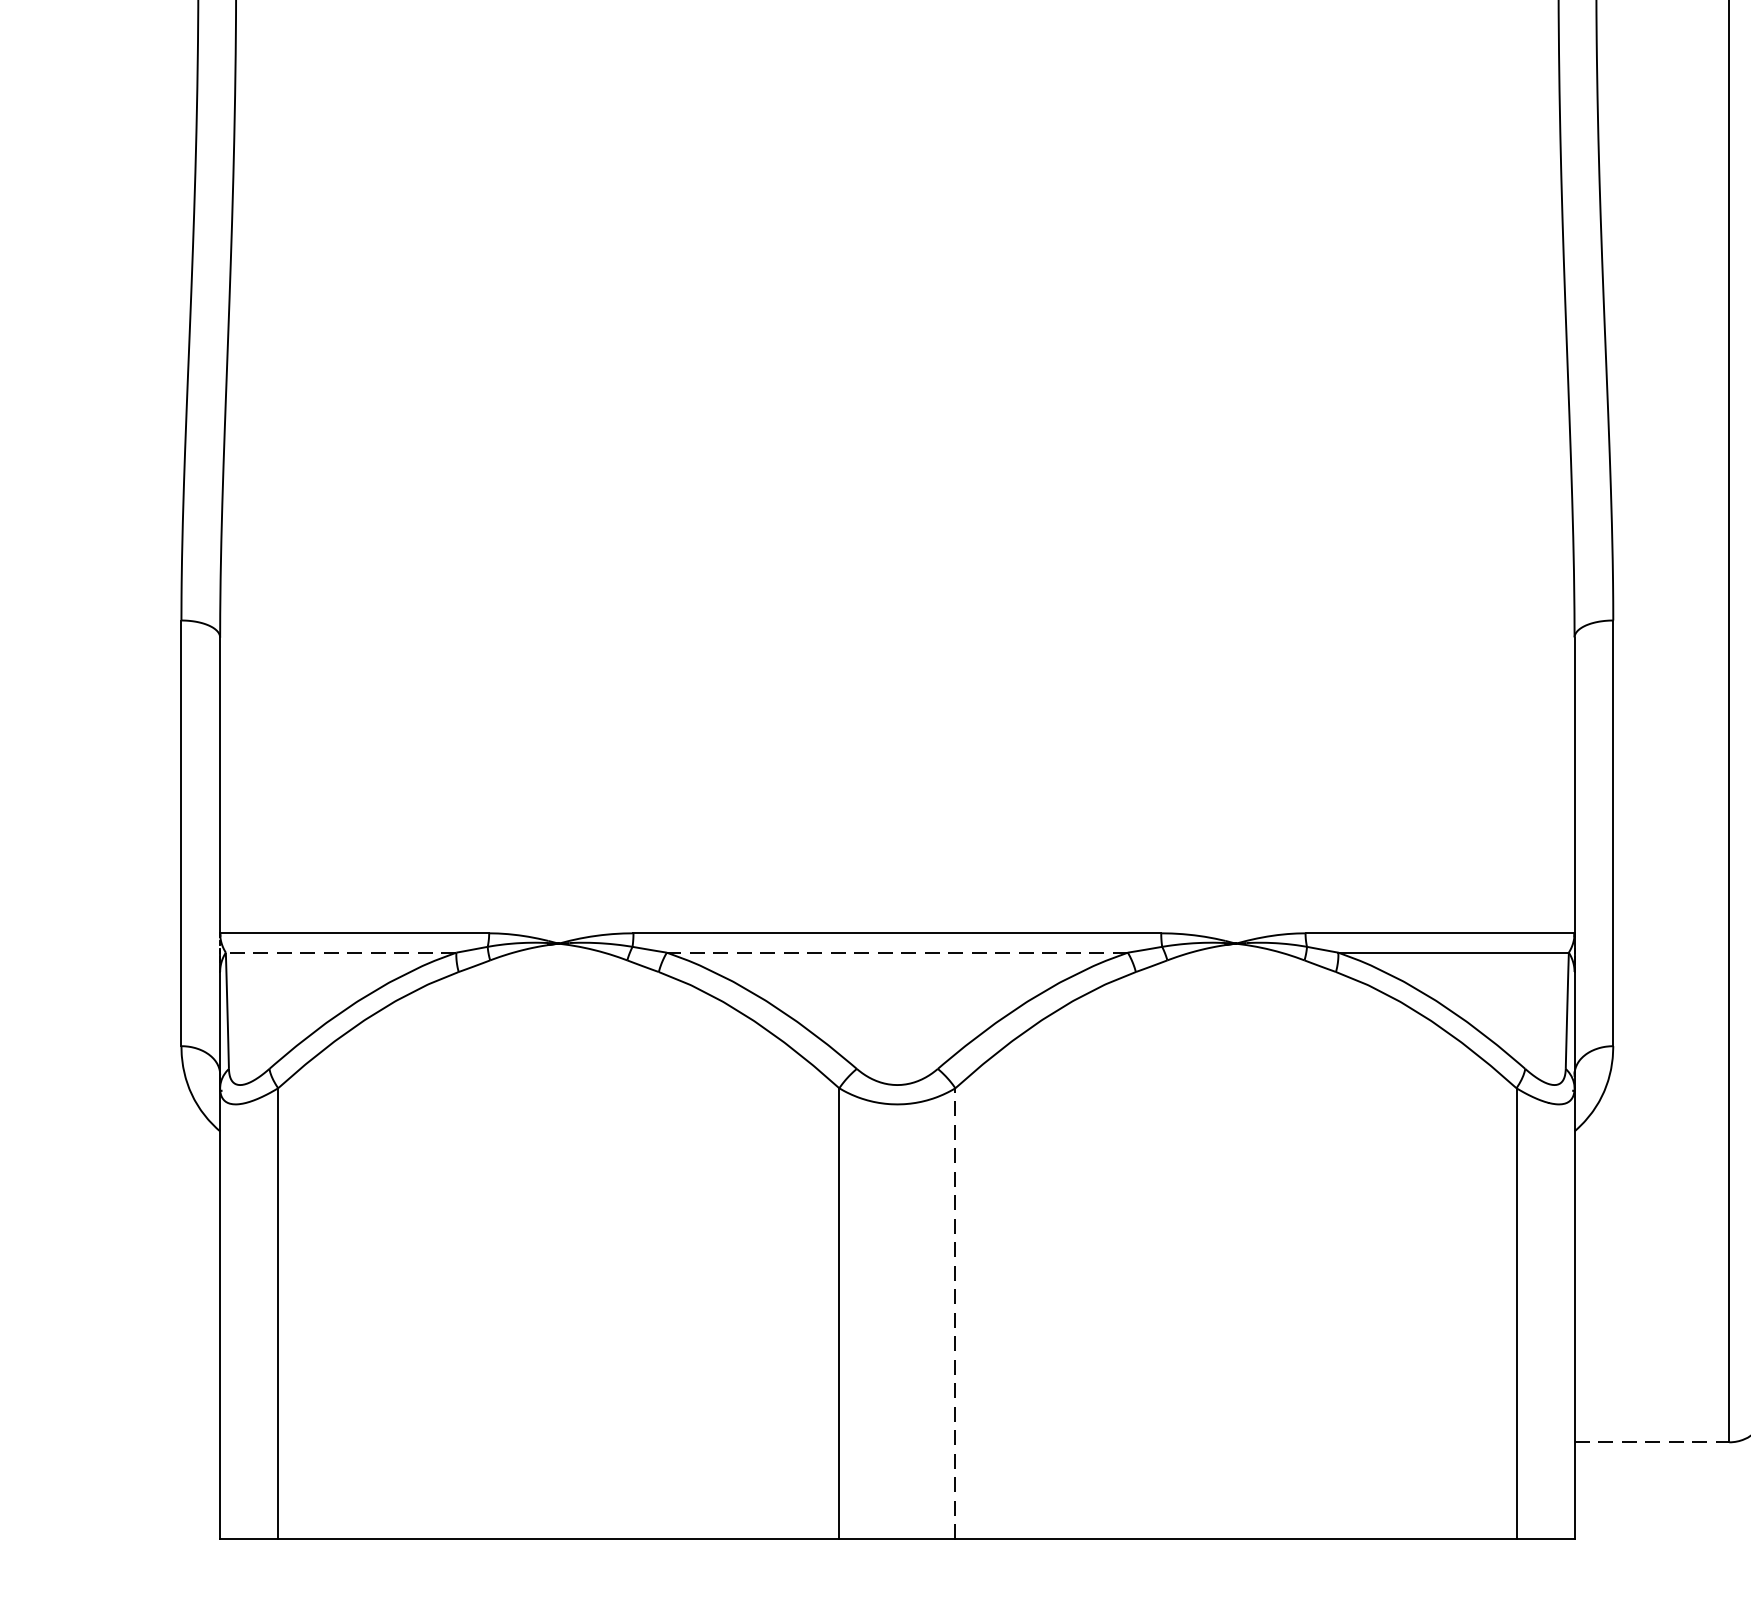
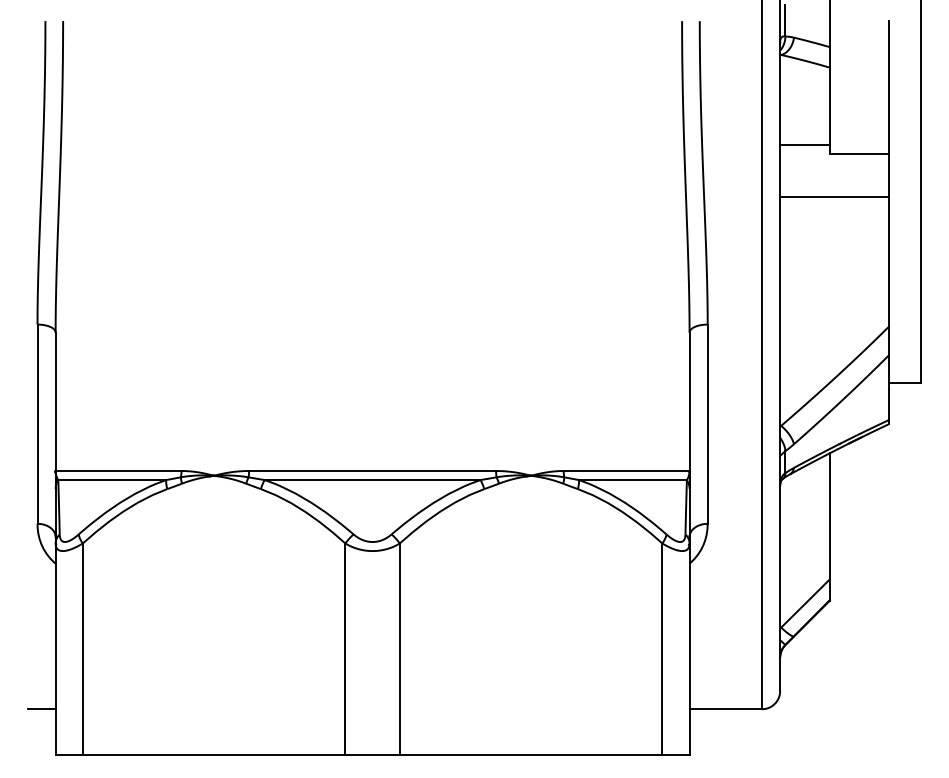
line: (341, 953) -> (112, 480), dashed -> solid
line: (897, 953) -> (372, 480), dashed -> solid
line: (954, 1314) -> (399, 649), dashed -> solid
line: (189, 1442) -> (41, 709), added
line: (1653, 1442) -> (726, 709), dashed -> solid

